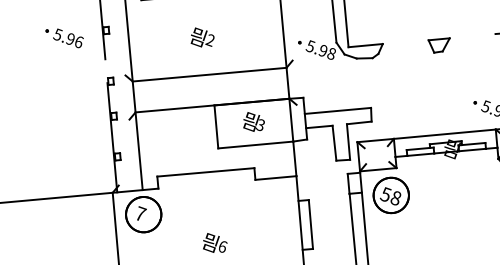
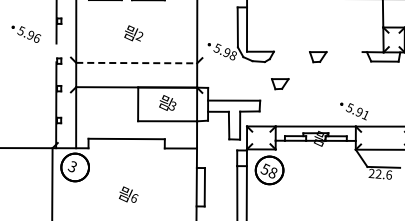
part: (64, 37) -> (26, 33), moved
line: (210, 75) -> (137, 63), solid -> dashed
part: (394, 84) -> (280, 84), added
text: (140, 213) -> (72, 166), 7 -> 3

